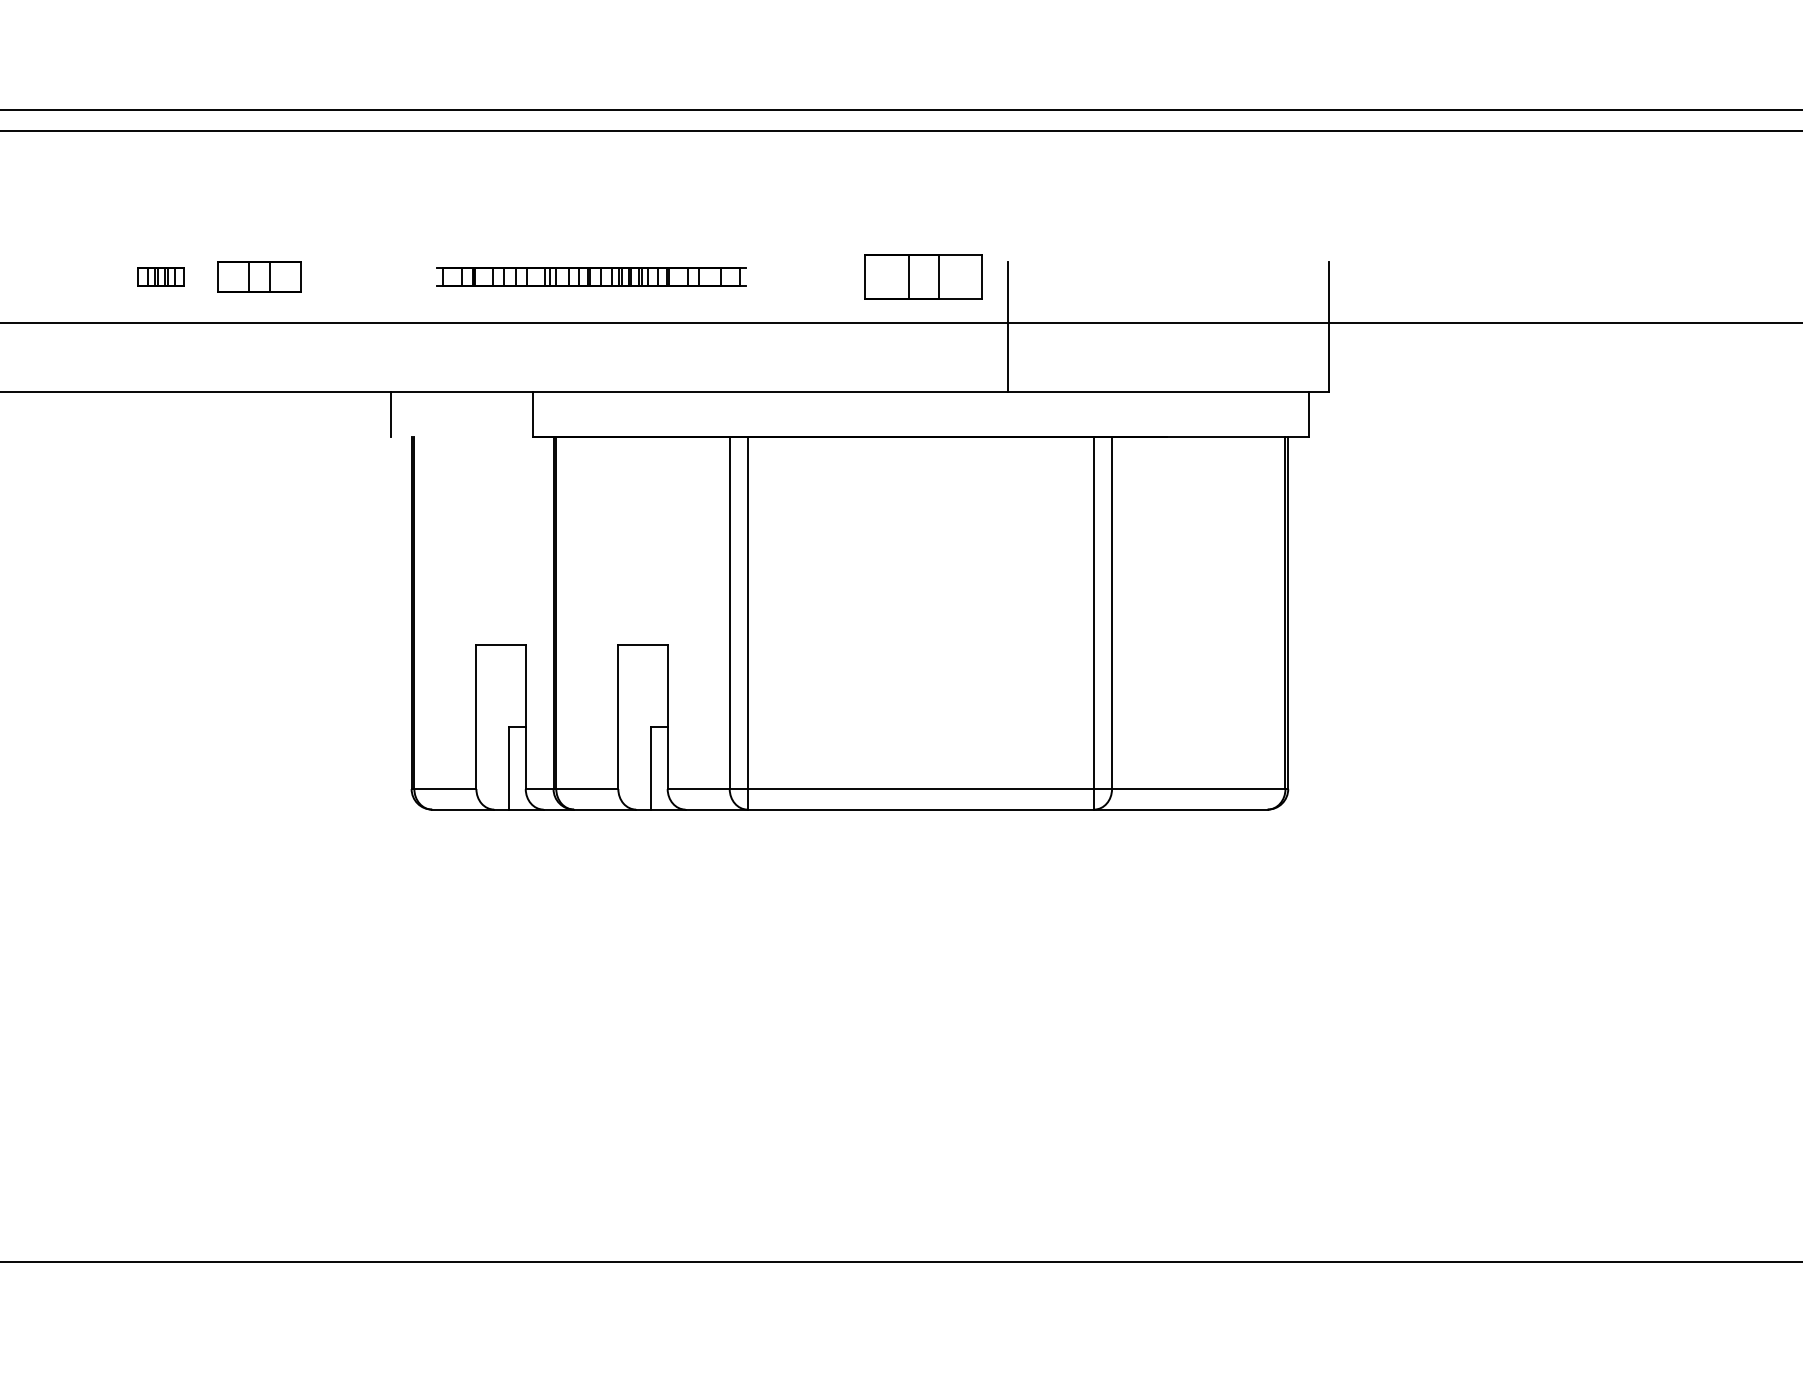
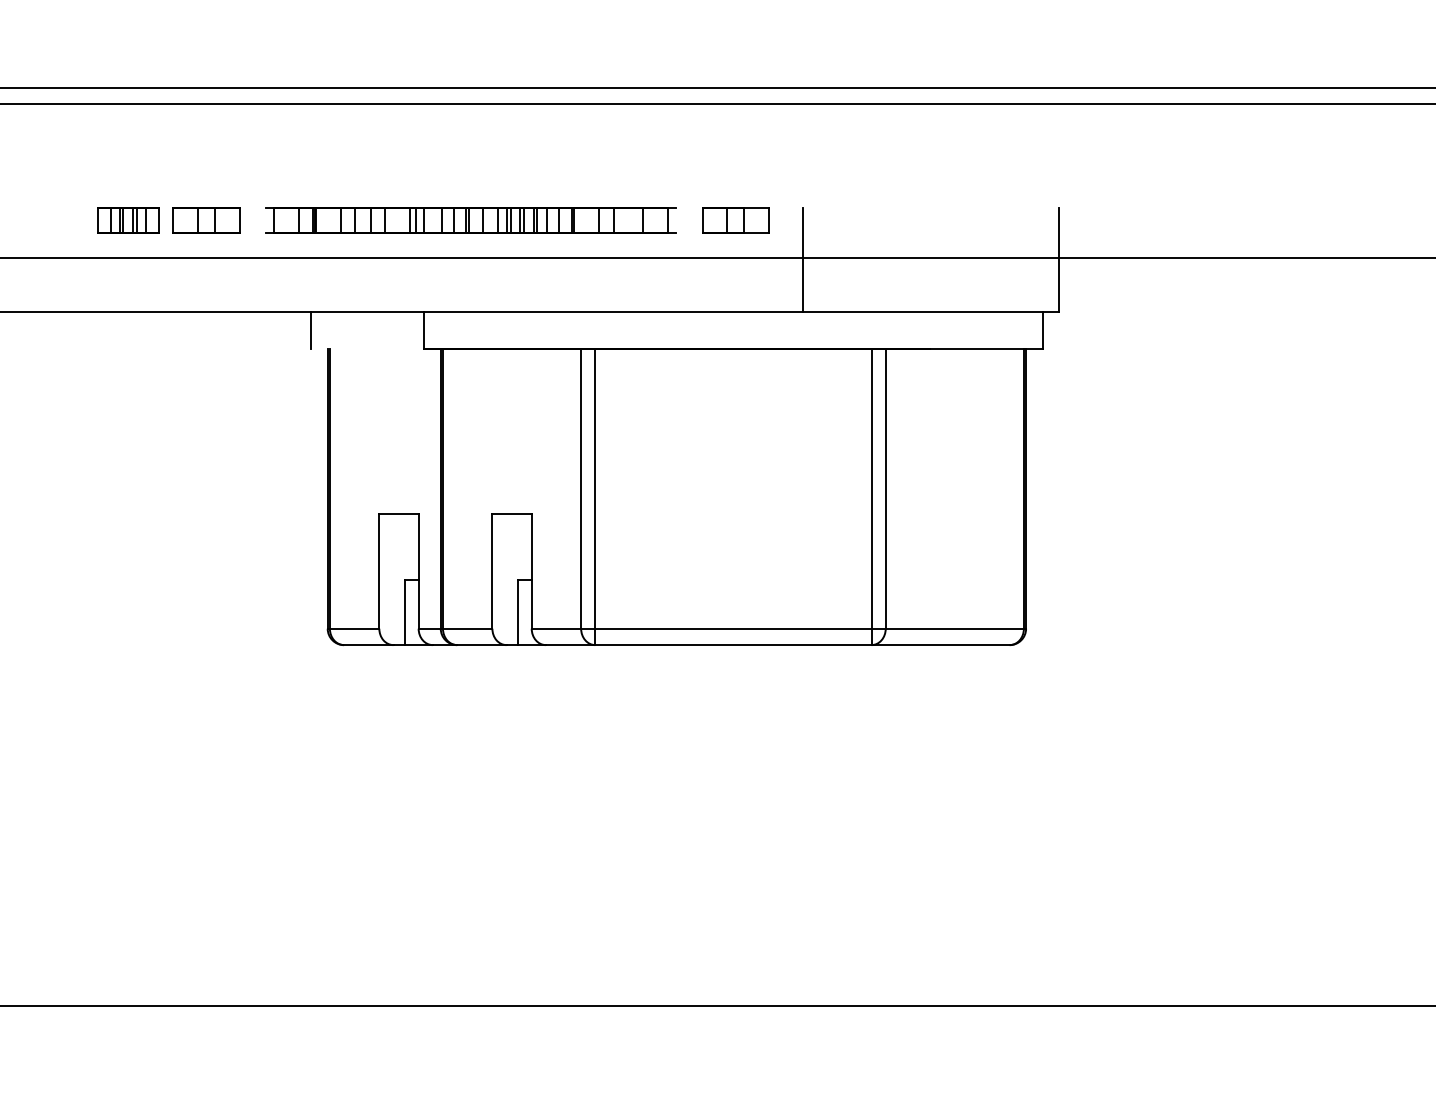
part: (161, 276) -> (128, 220), size x1.67
part: (590, 276) -> (470, 220), size x1.67
part: (923, 276) -> (735, 220), size x0.71

